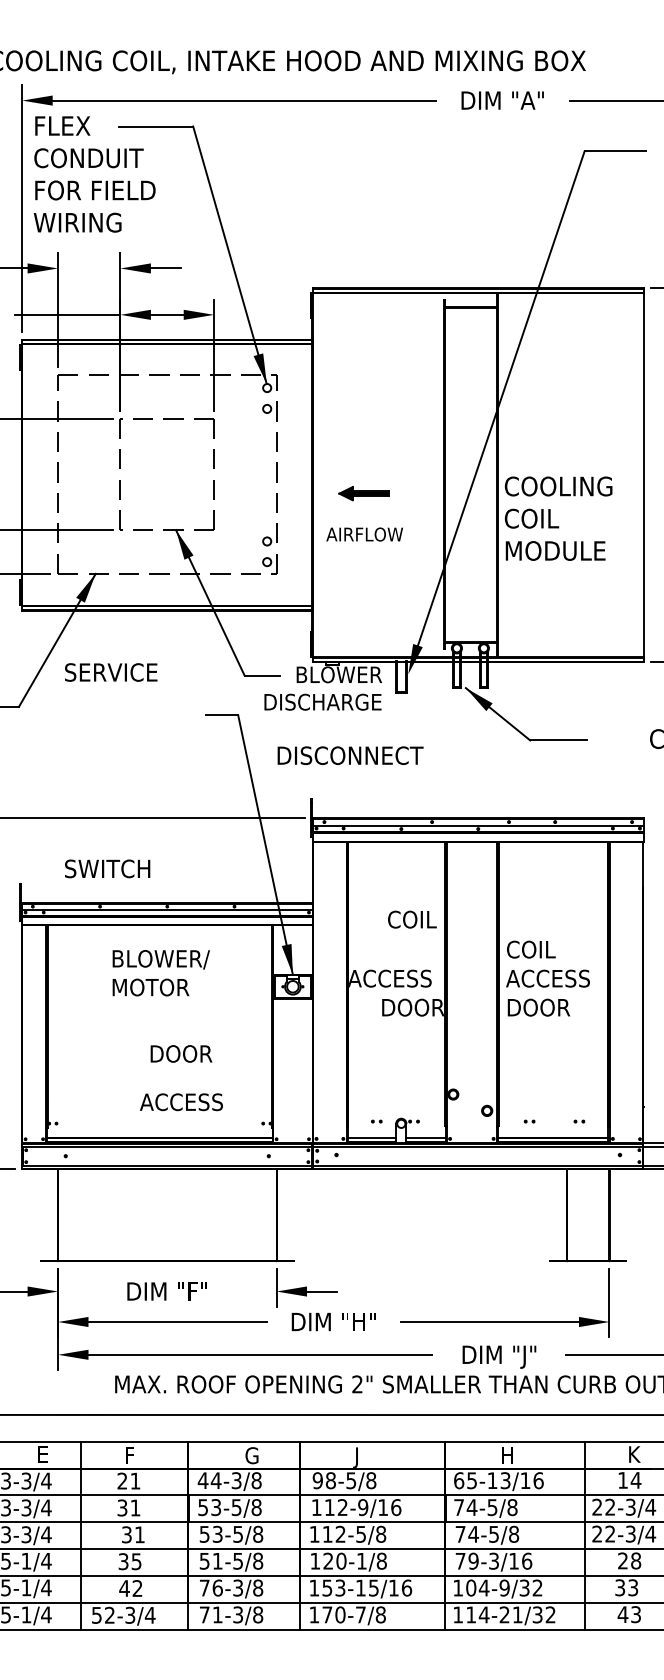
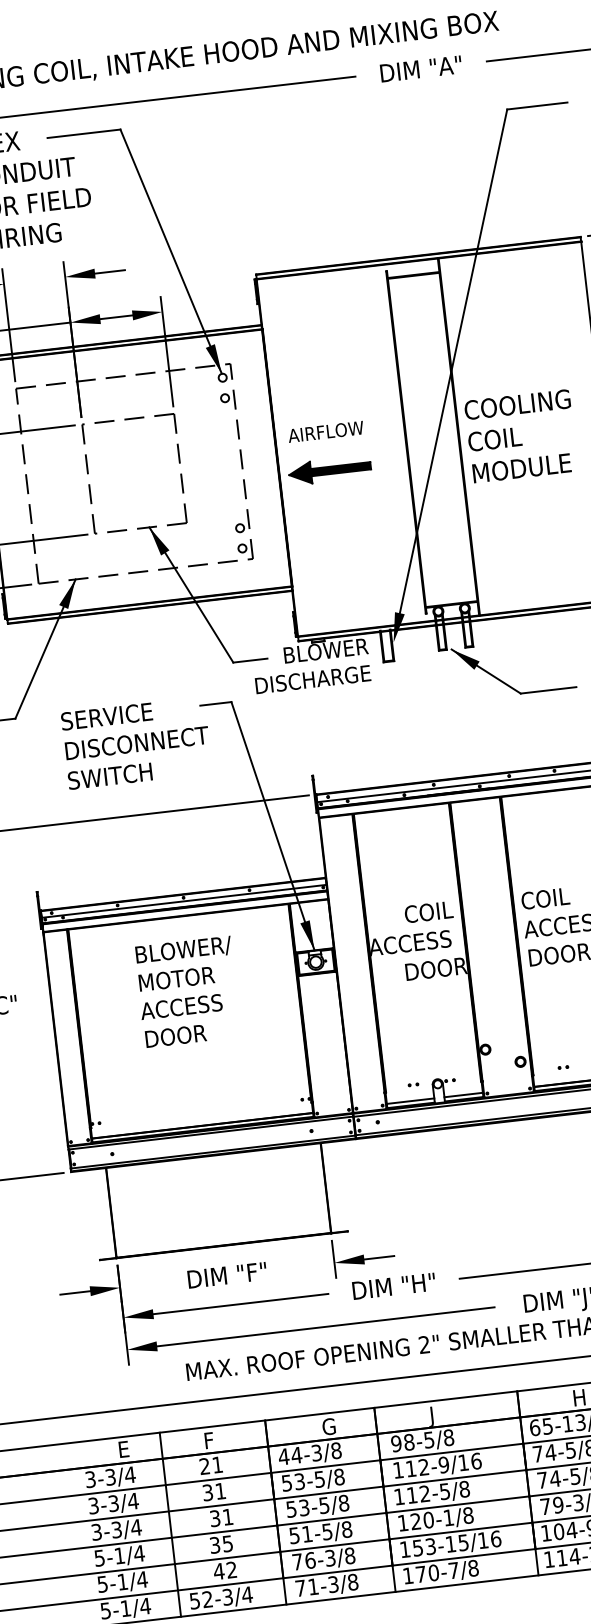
part: (363, 493) -> (329, 470), size x1.67
text: (558, 518) -> (521, 436), moved
text: (364, 534) -> (325, 431), moved
text: (111, 672) -> (107, 716), moved
text: (350, 755) -> (137, 742), moved
text: (107, 868) -> (110, 775), moved
text: (412, 919) -> (428, 911), moved
text: (181, 1053) -> (175, 1035), moved
text: (181, 1102) -> (181, 1007), moved

